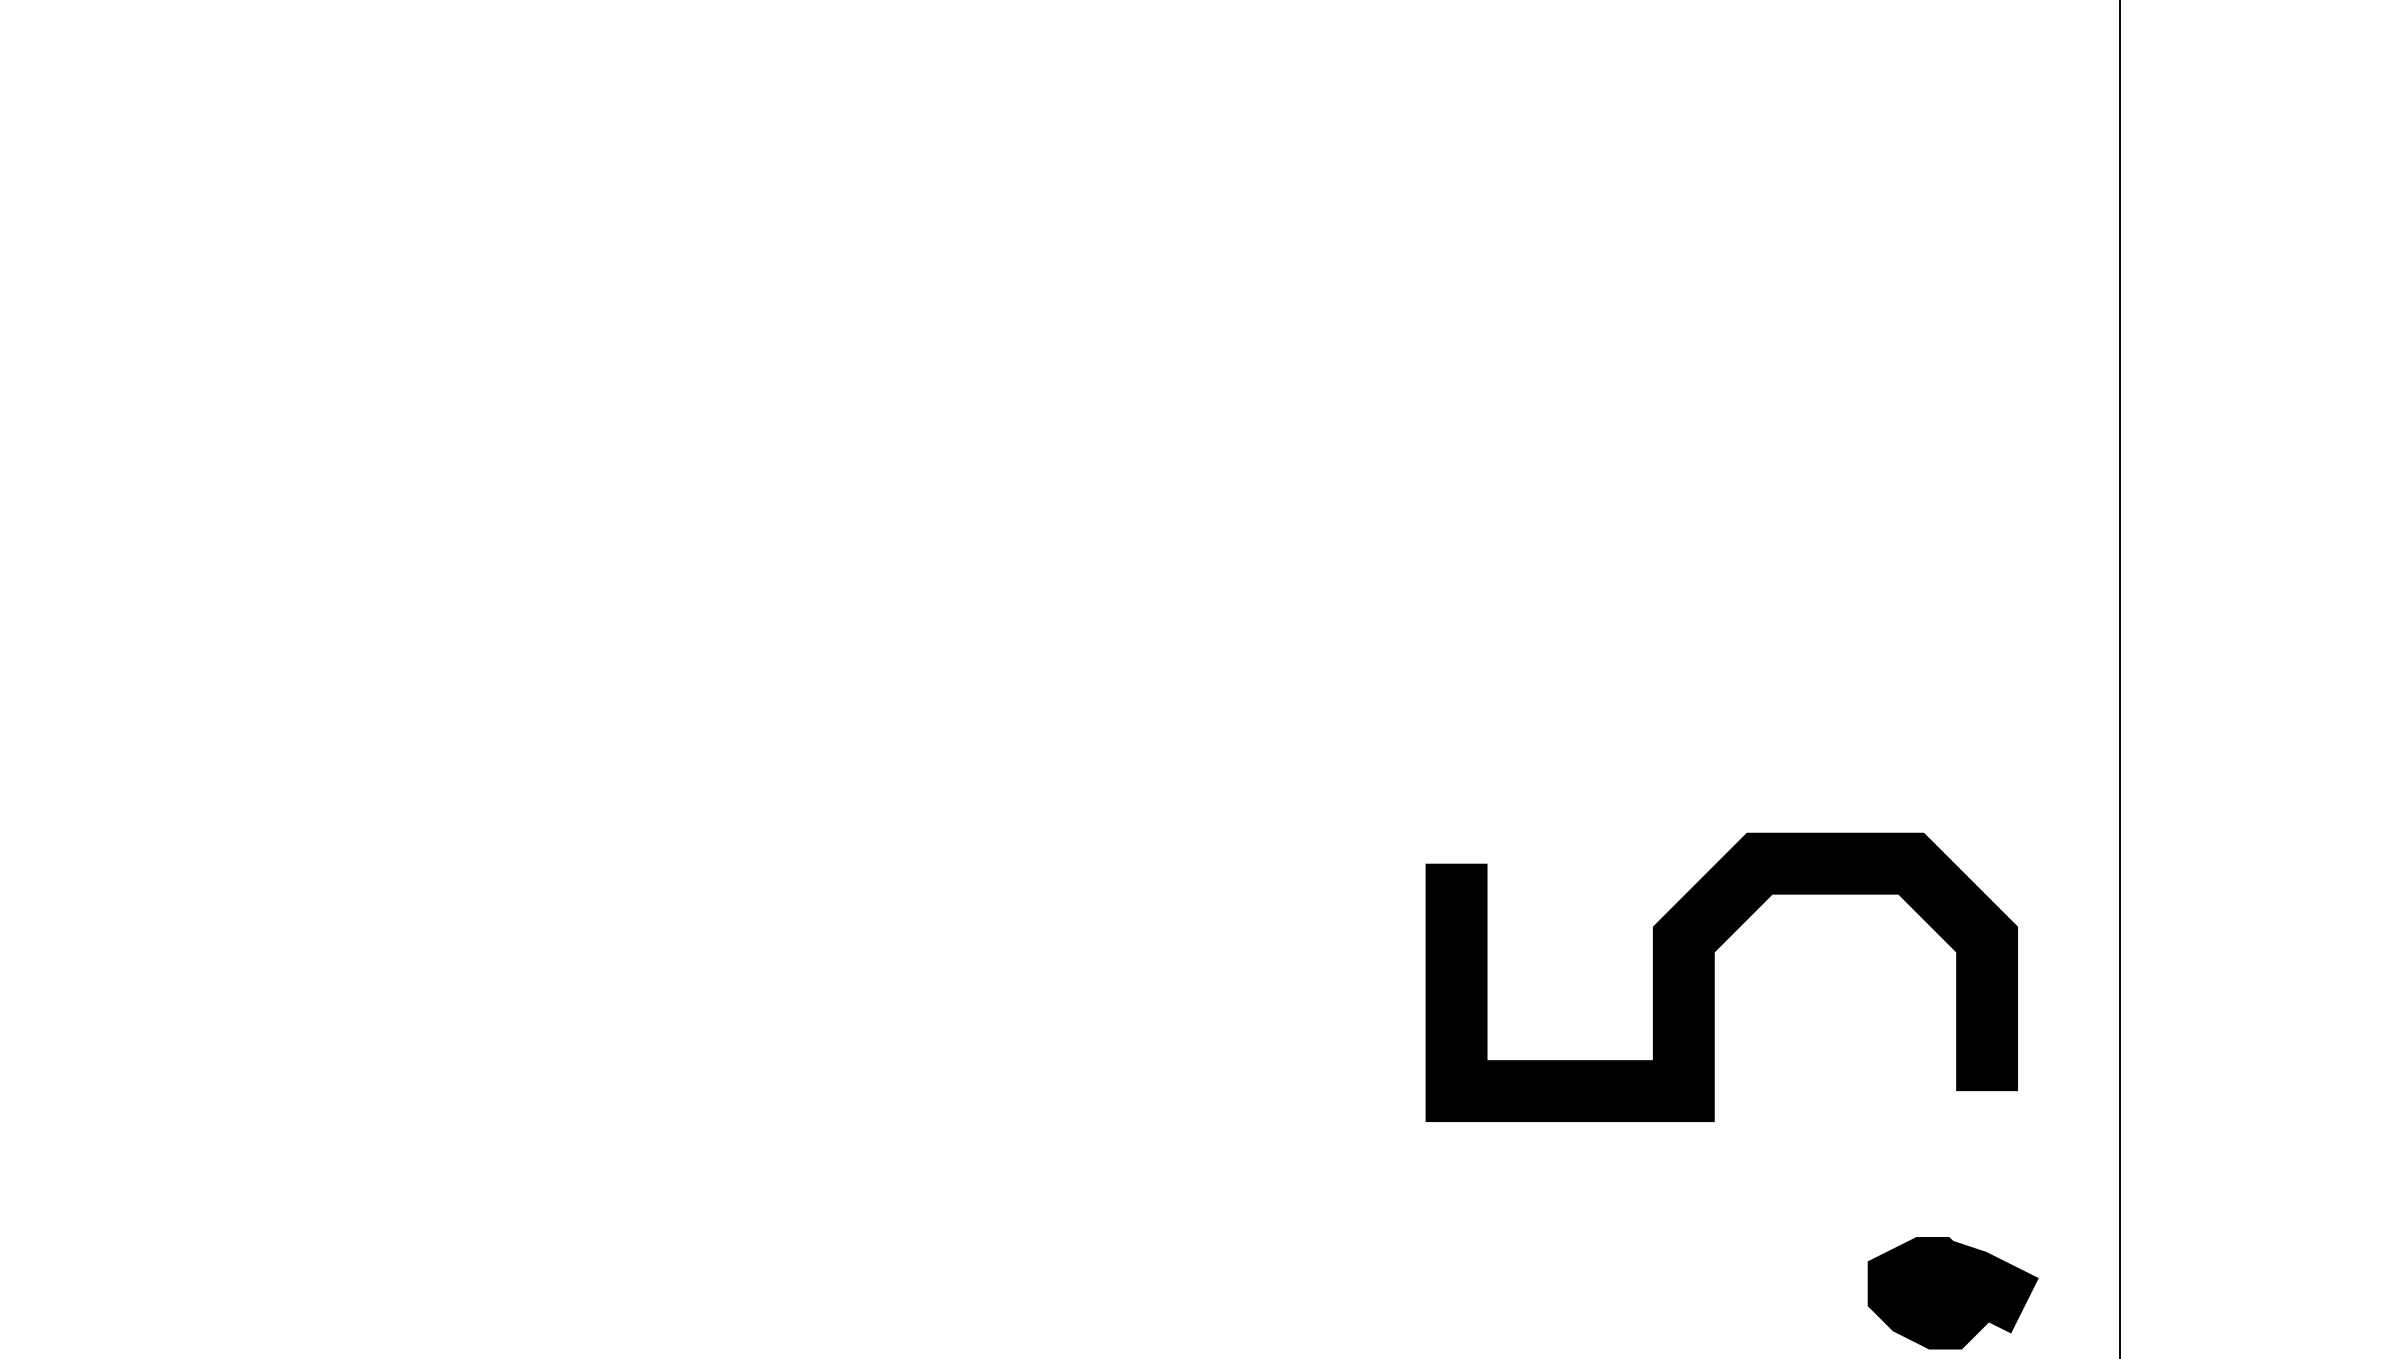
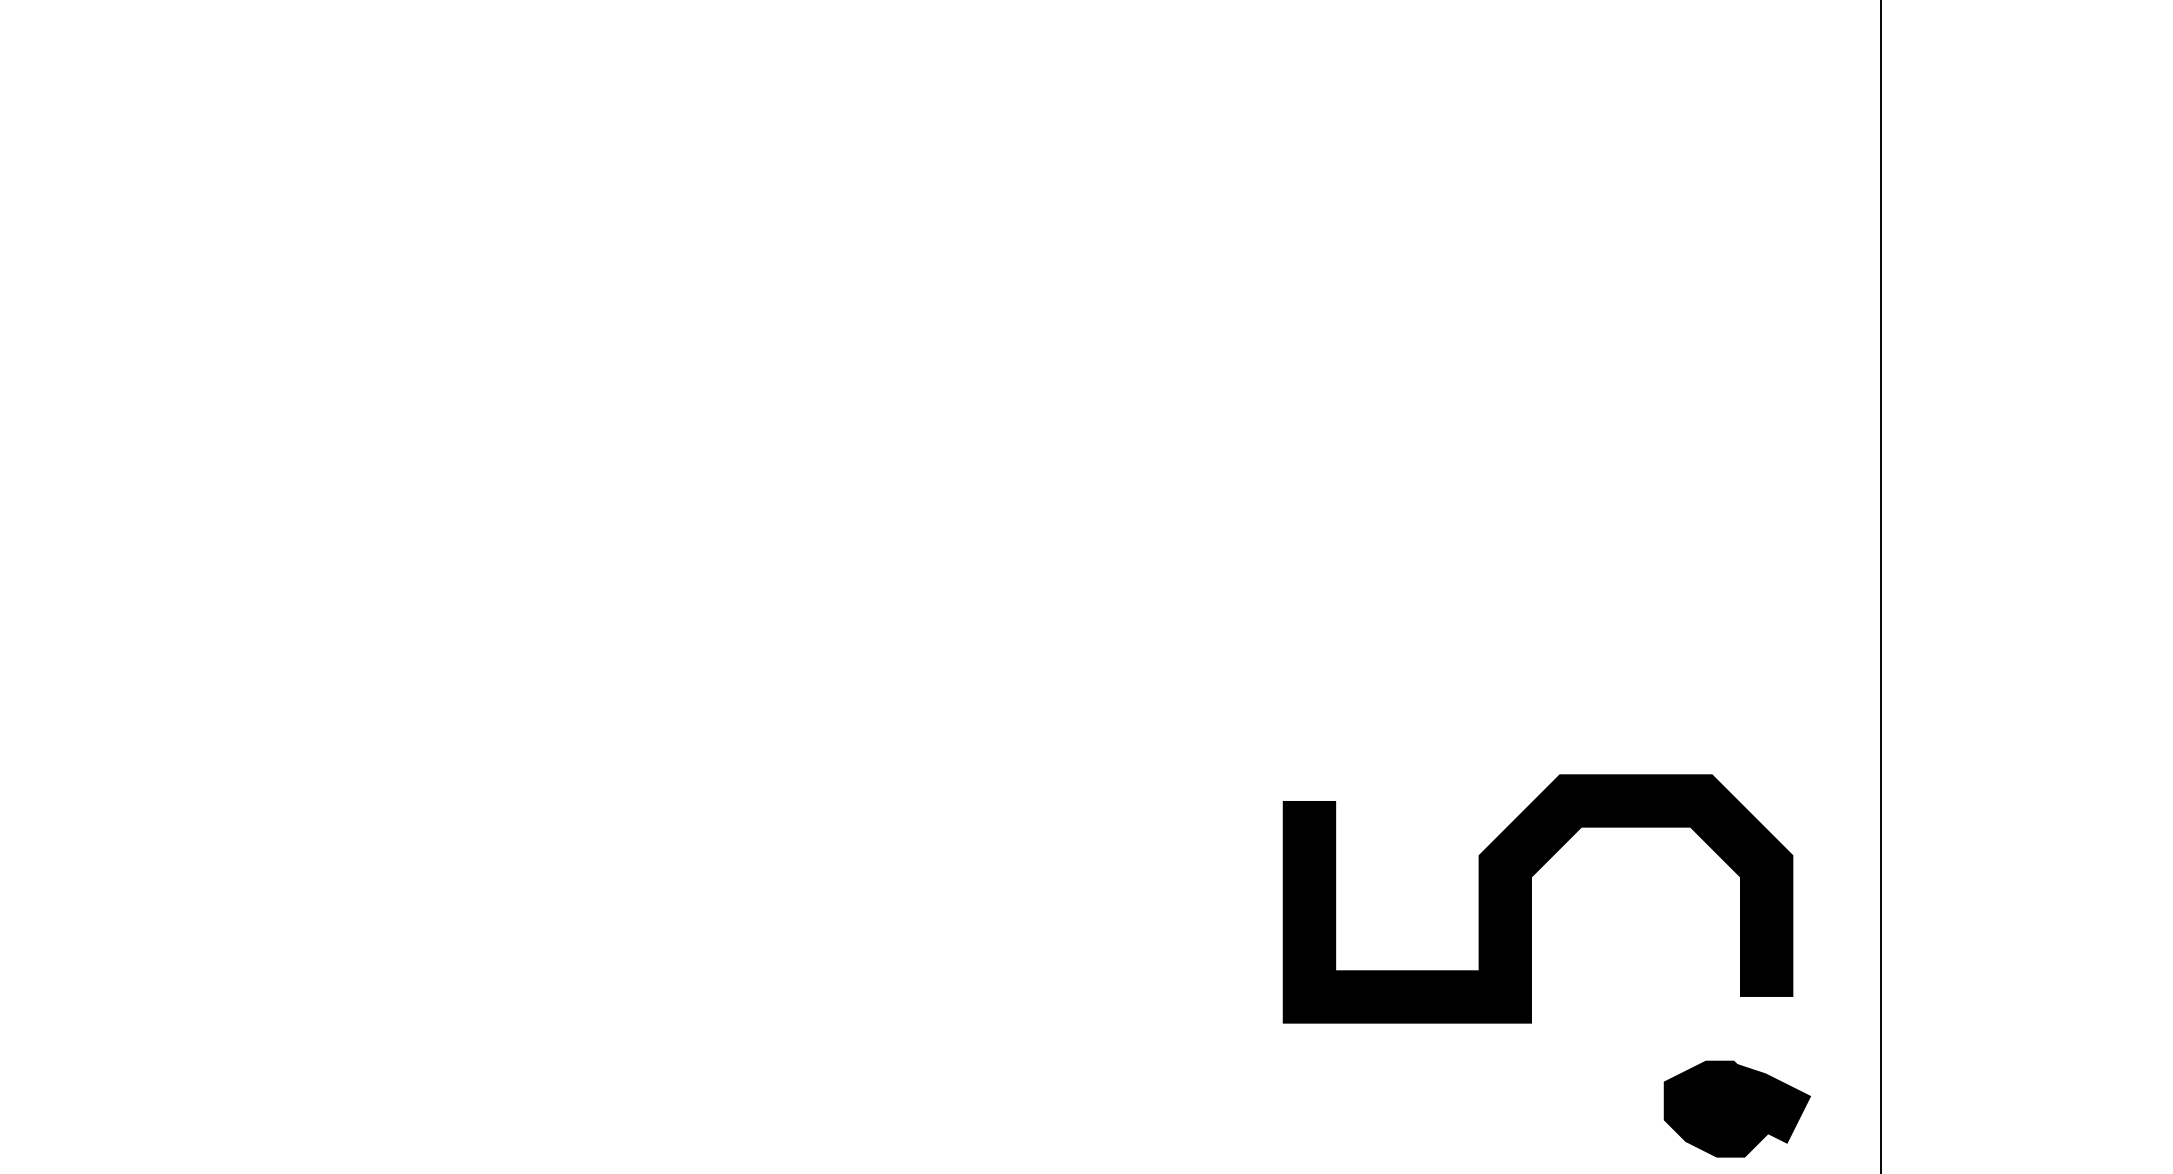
curve: (1714, 976) -> (1531, 898), moved

